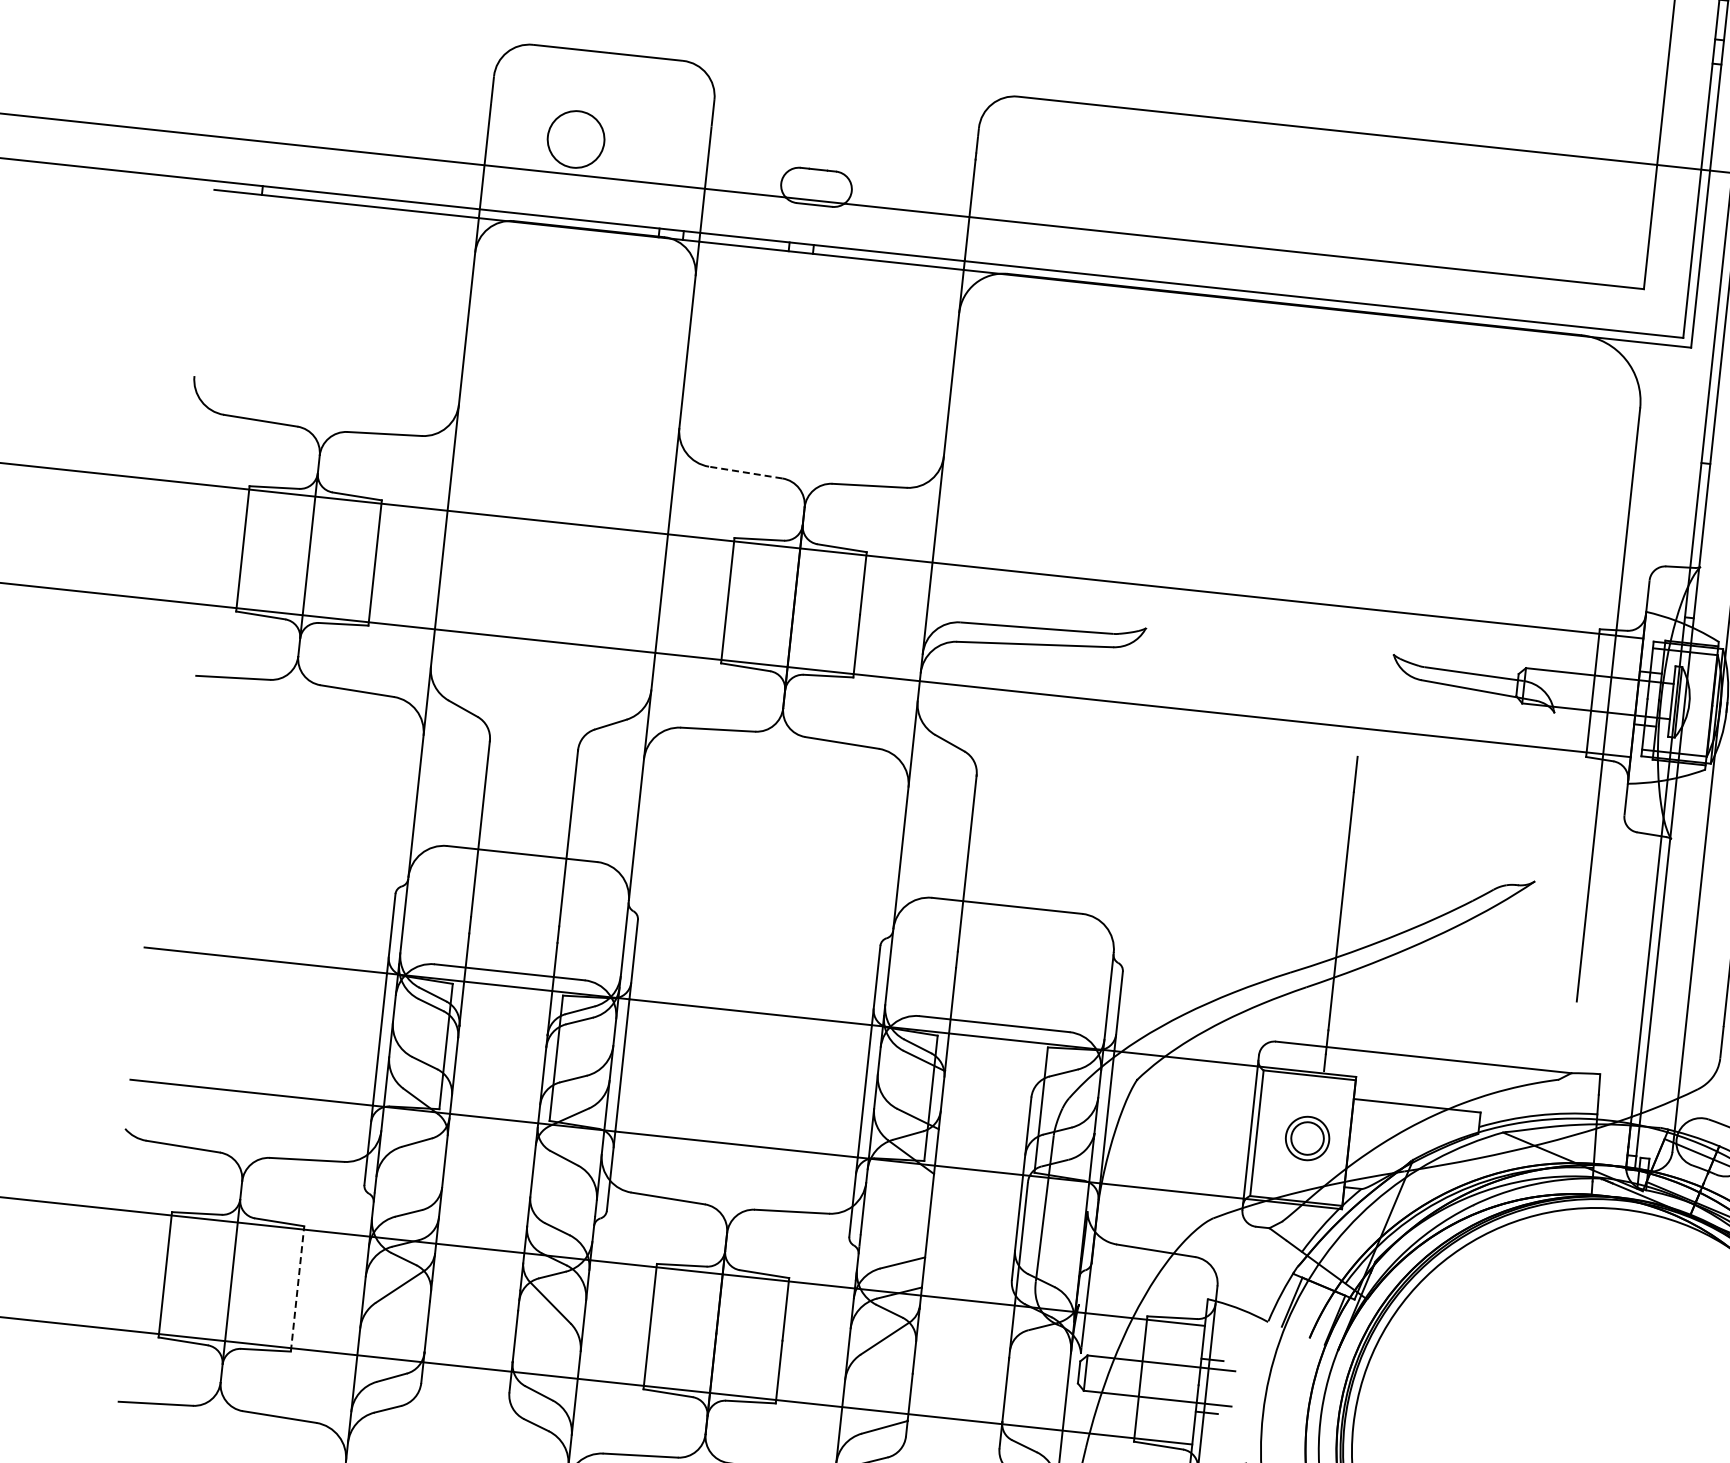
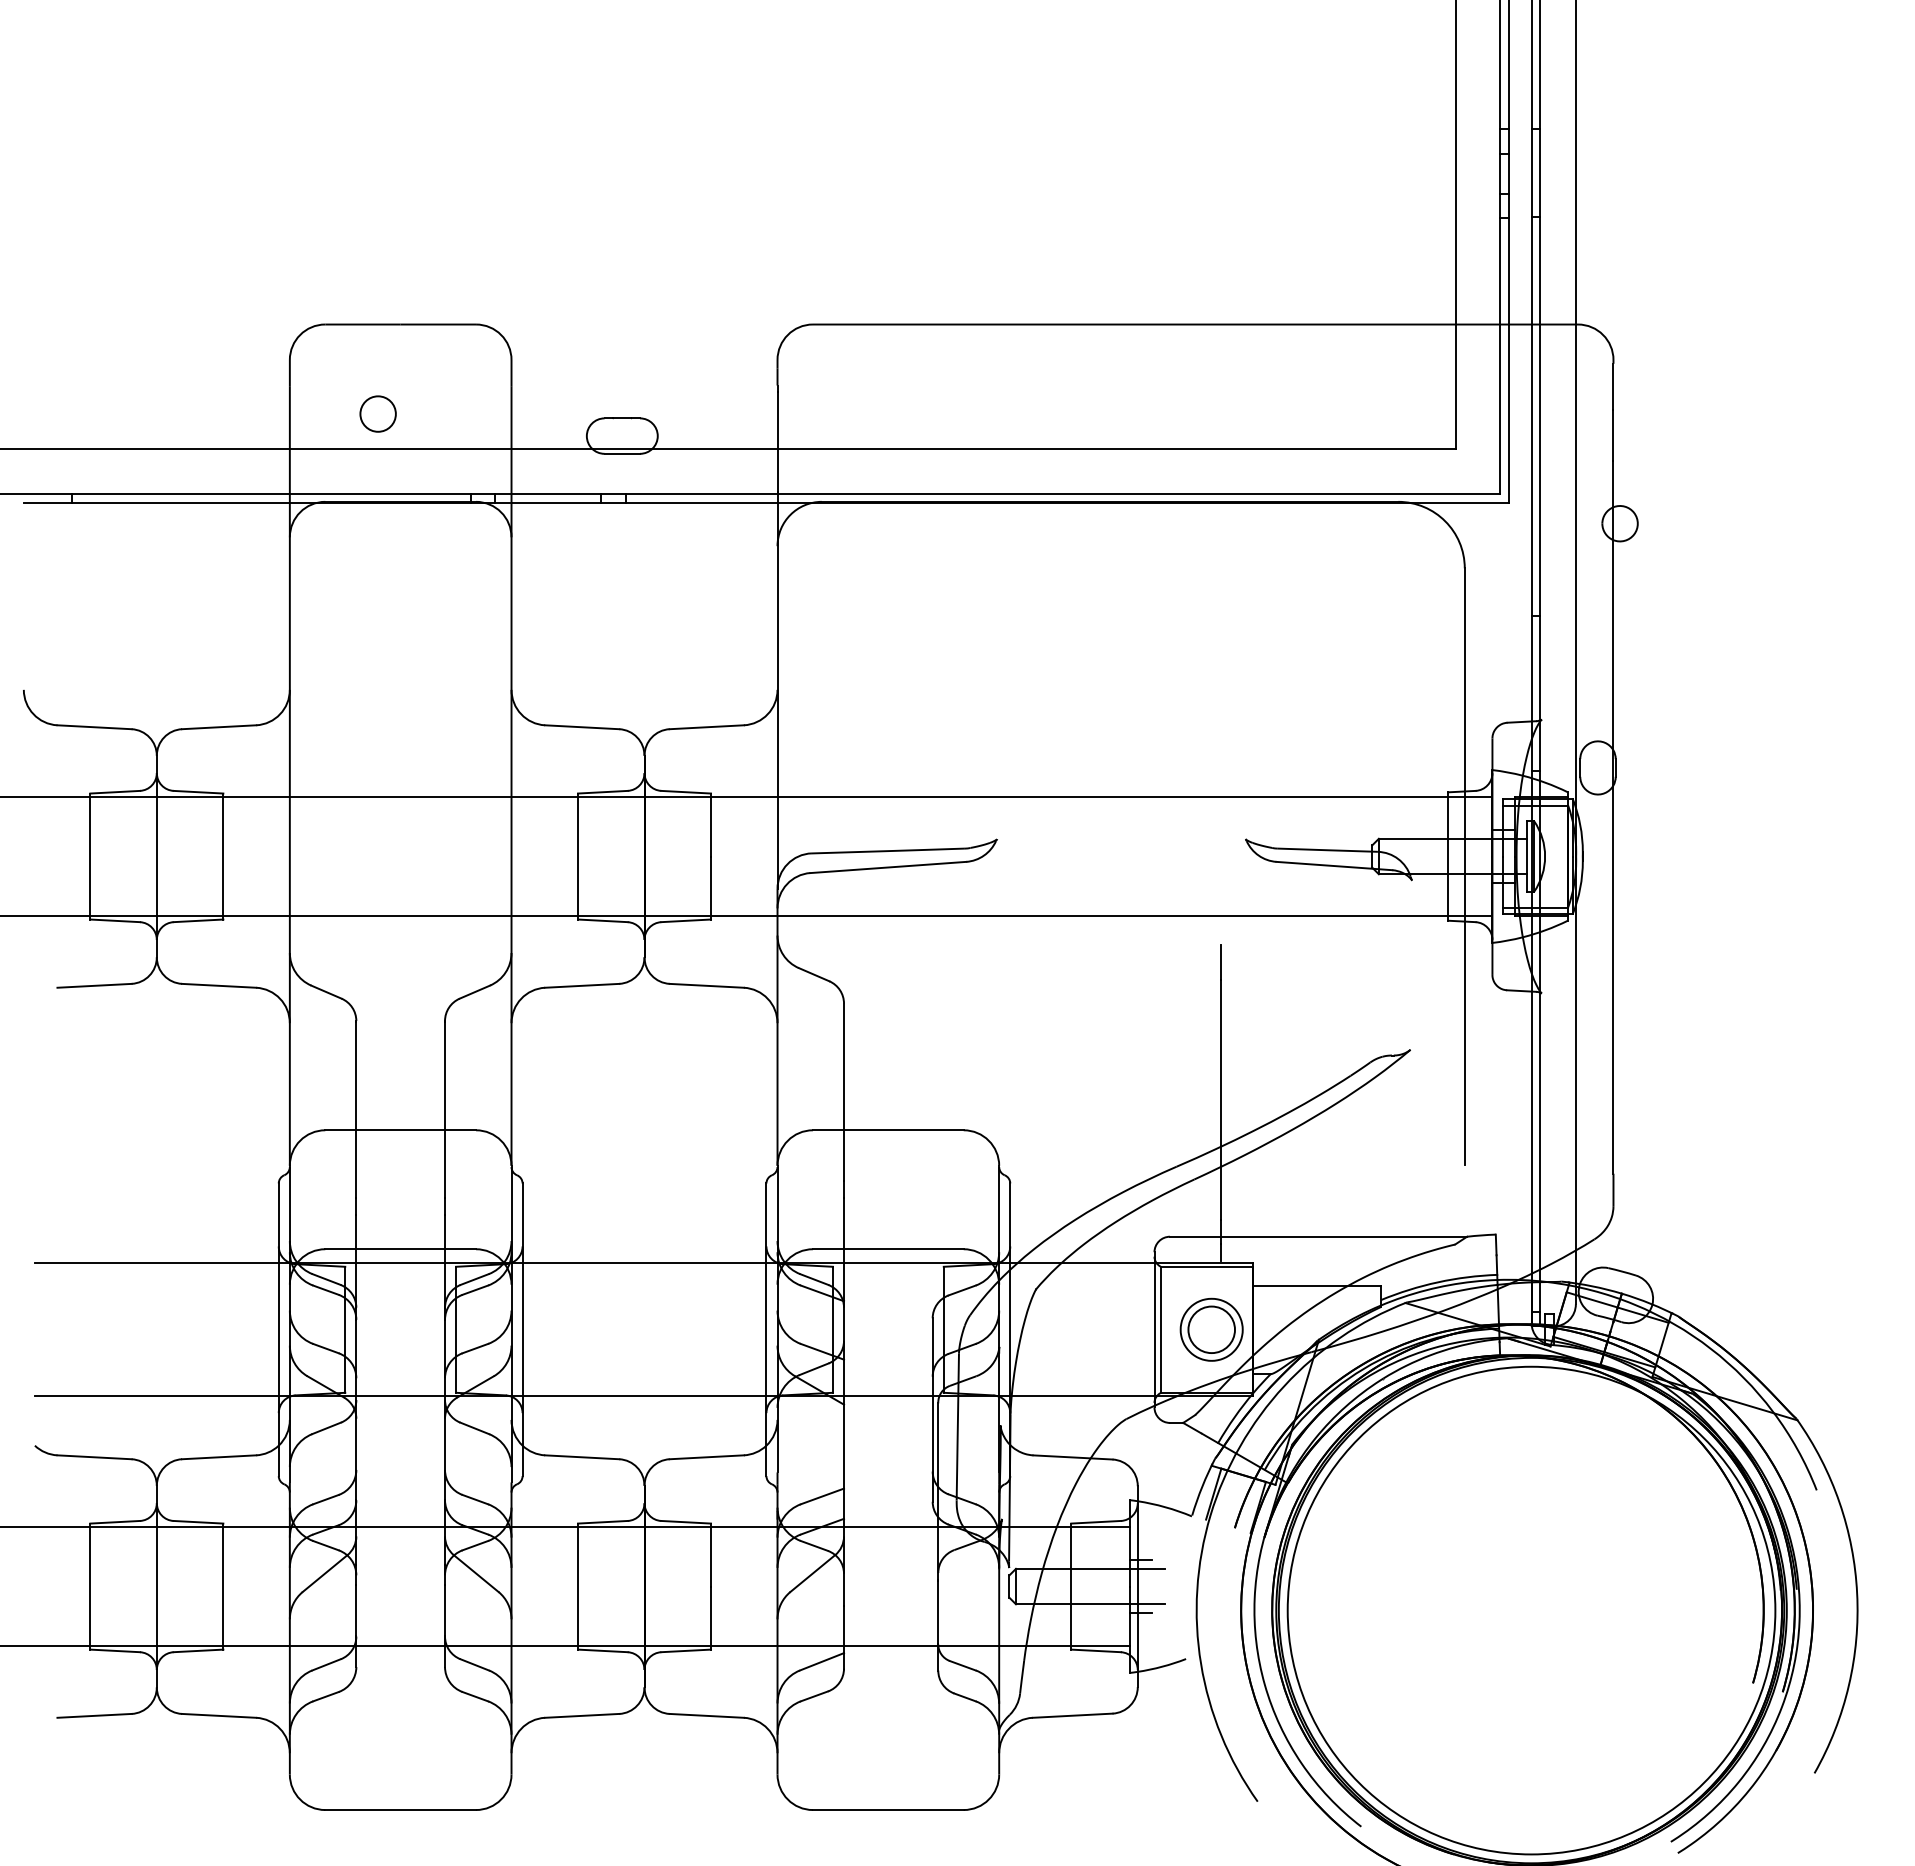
circle: (575, 138) -> (377, 413), size x0.62
line: (744, 472) -> (581, 727), dashed -> solid
part: (1307, 1138) -> (1211, 1329), size x1.43
line: (297, 1288) -> (223, 1586), dashed -> solid

